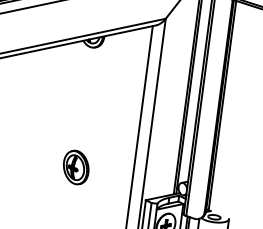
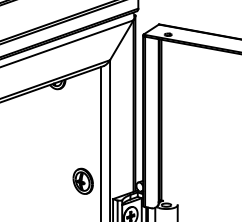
part: (75, 166) -> (82, 180), moved

